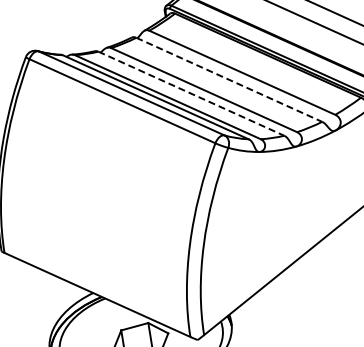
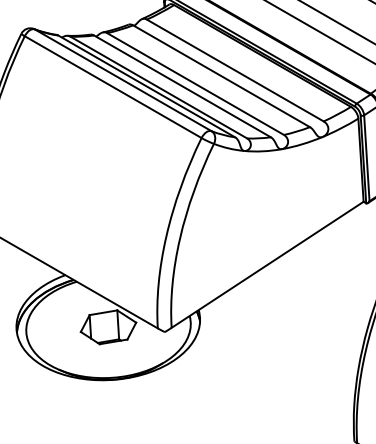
line: (230, 79) -> (222, 76), dashed -> solid
line: (191, 93) -> (182, 86), dashed -> solid

